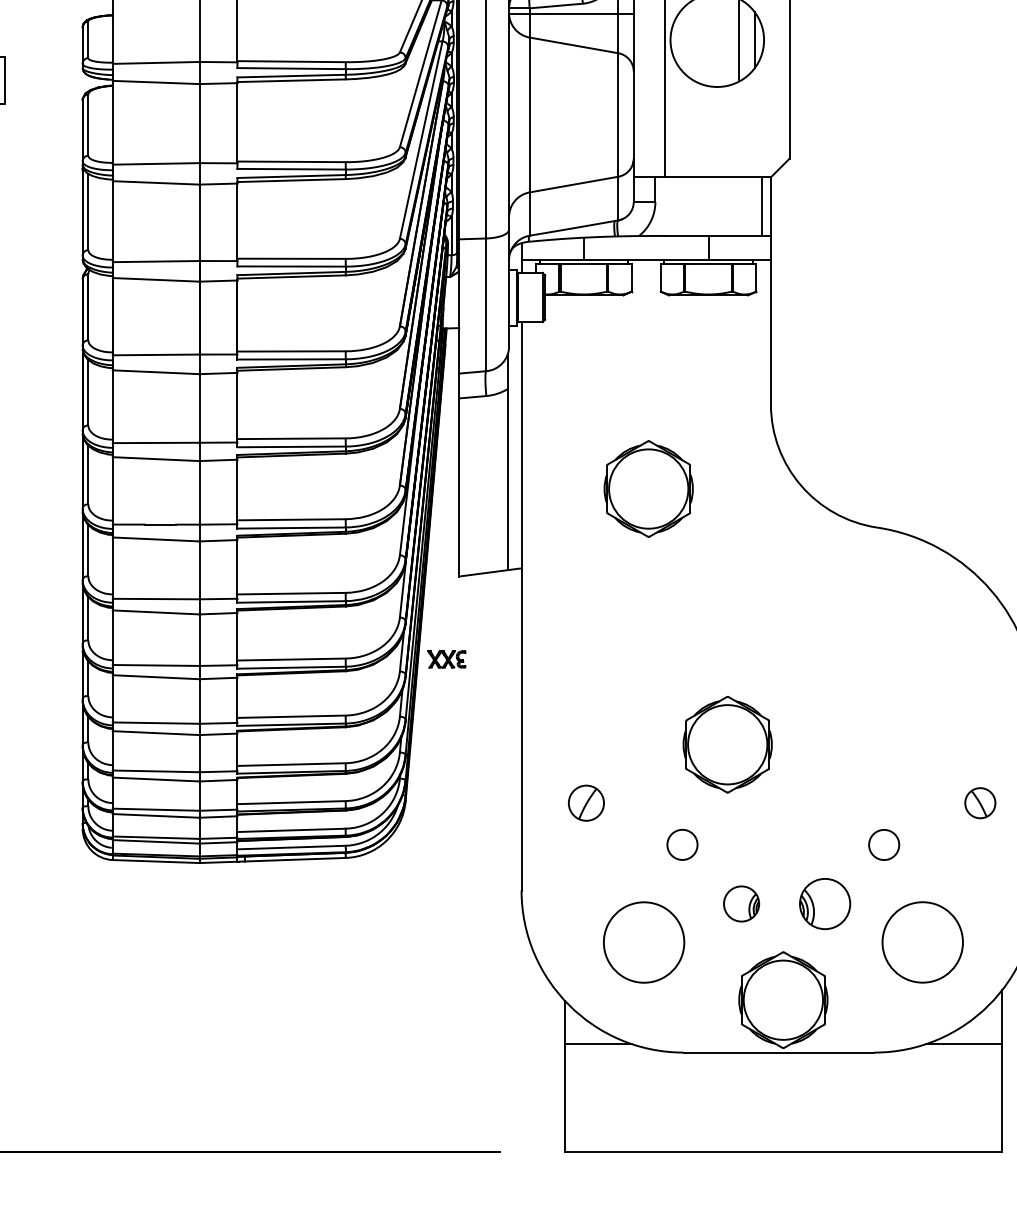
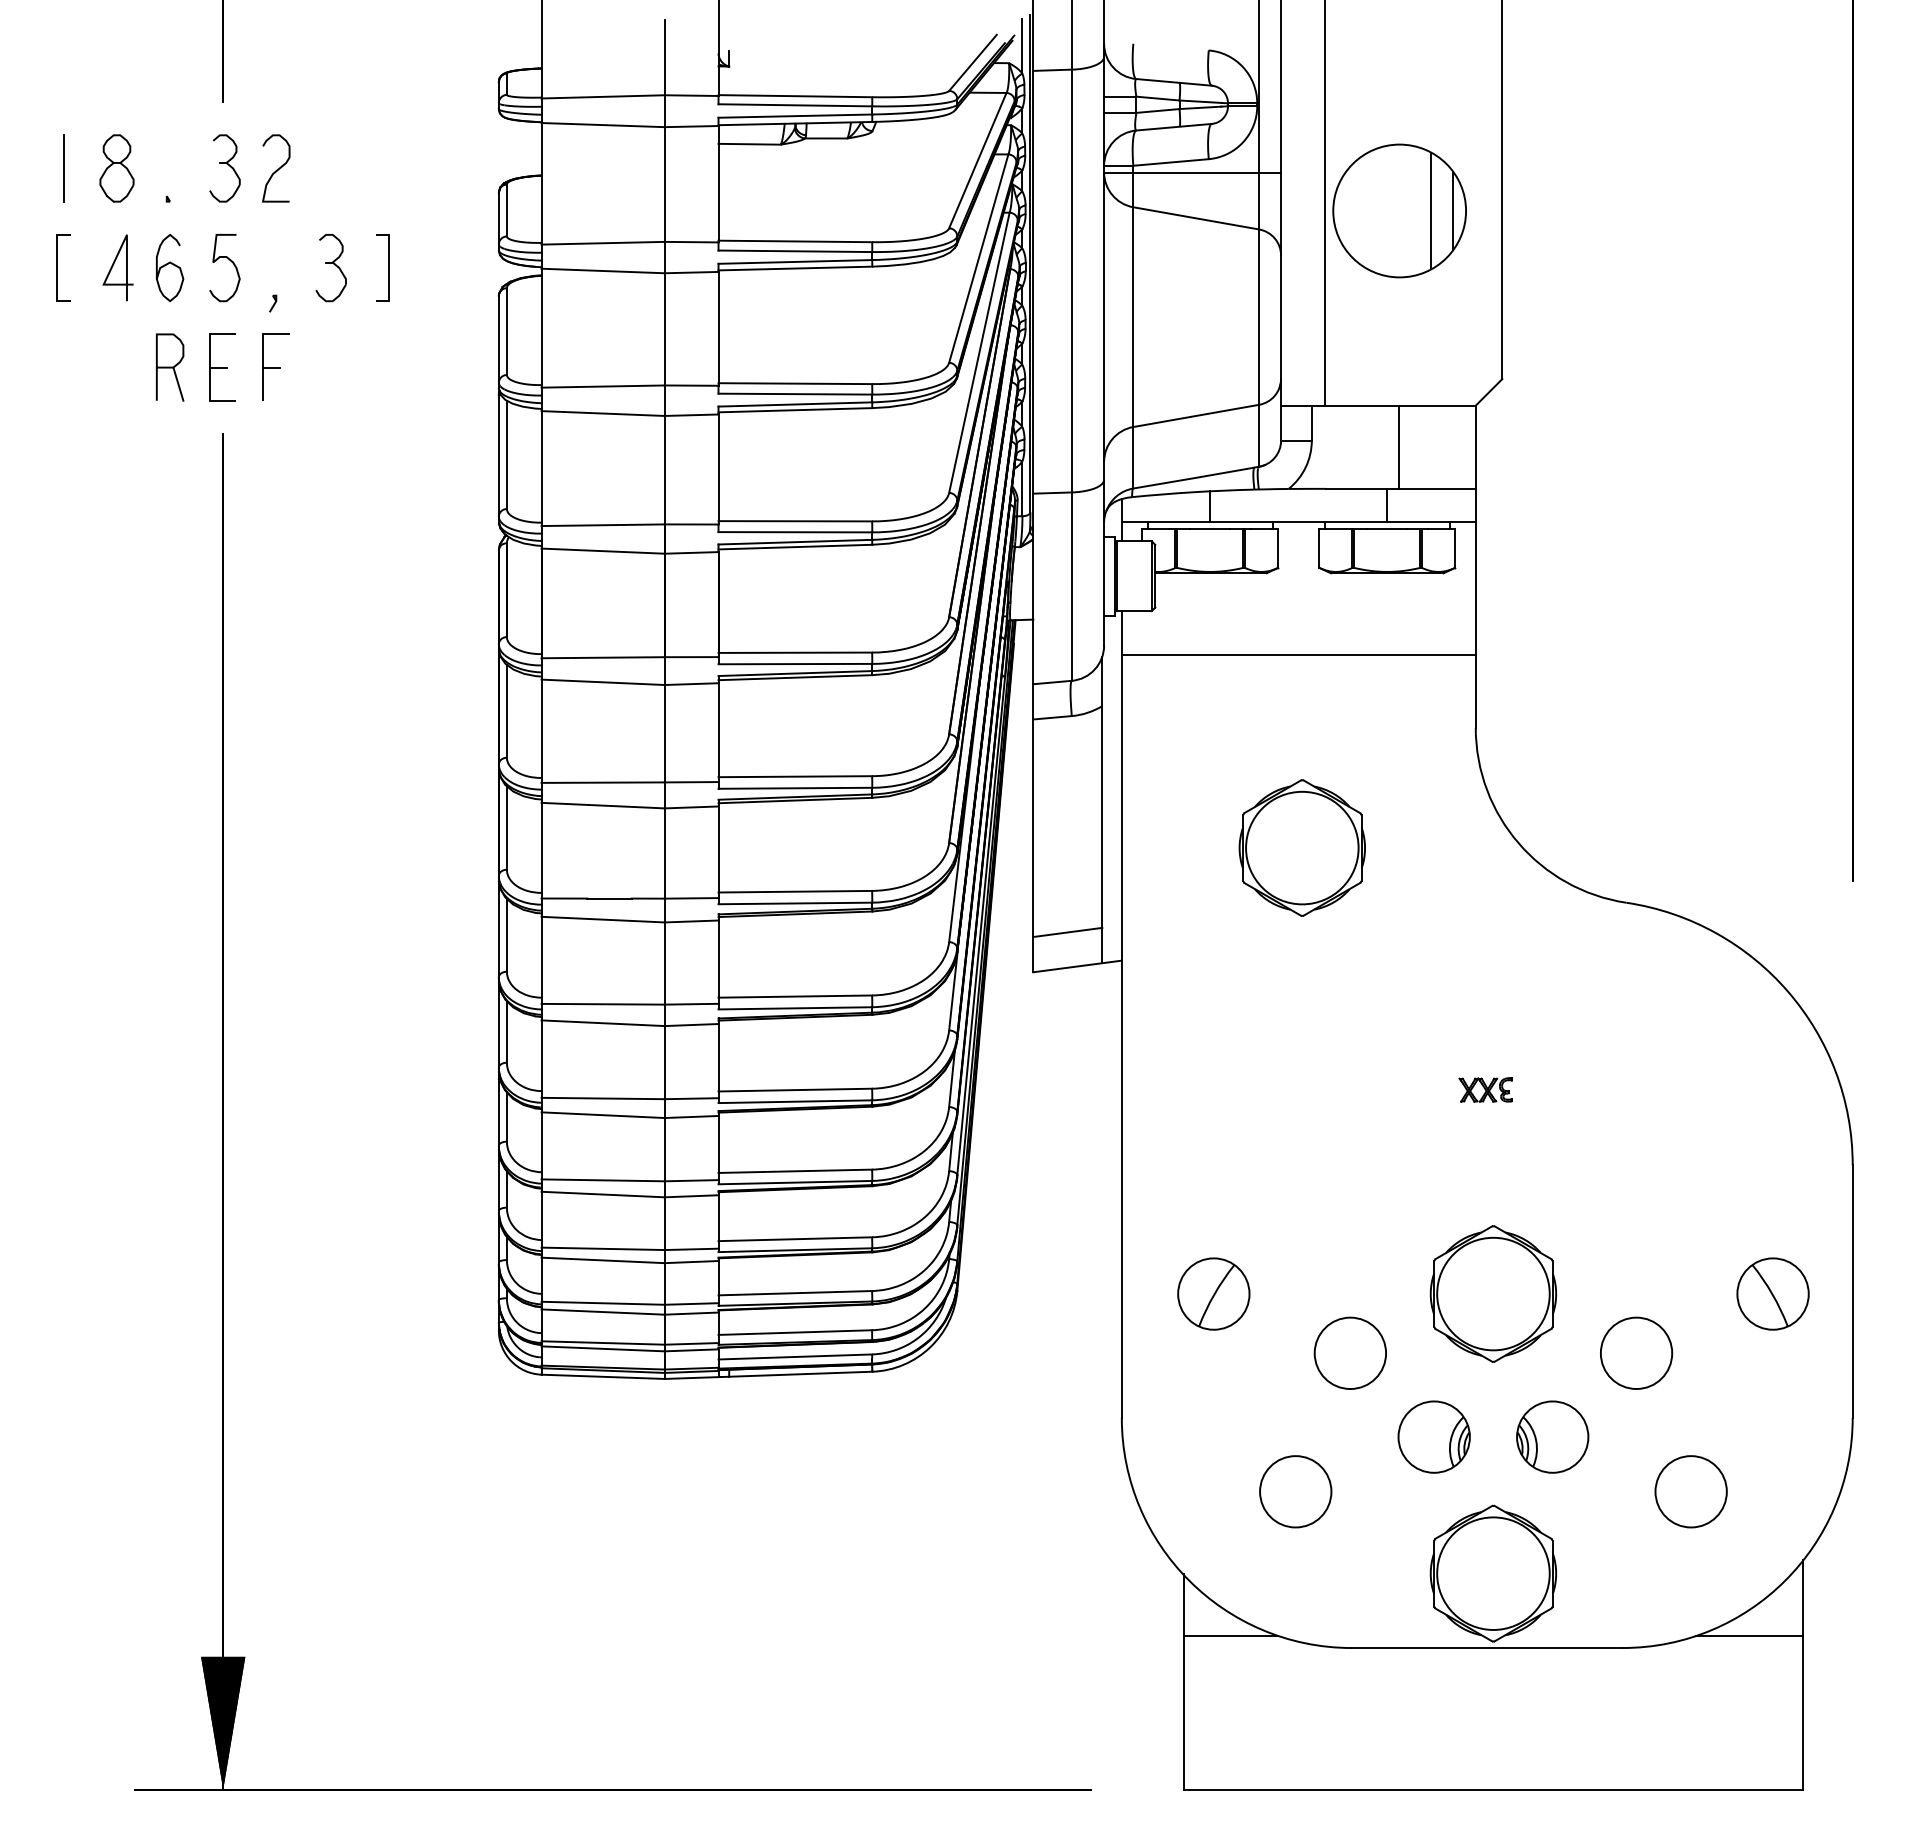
line: (761, 206) -> (1398, 446), moved
line: (646, 353) -> (1298, 655), added
line: (483, 548) -> (1067, 932), added
part: (446, 659) -> (1485, 1089), moved
part: (727, 744) -> (1492, 1293), moved
part: (586, 802) -> (1213, 1293), size x1.43
part: (979, 802) -> (1772, 1293), size x1.67
circle: (681, 844) -> (1349, 1352), size x1.67
circle: (884, 845) -> (1636, 1353), size x1.67
part: (741, 903) -> (1433, 1436), size x1.43
circle: (643, 942) -> (1295, 1491), size x0.62
circle: (922, 942) -> (1690, 1491), size x0.62

